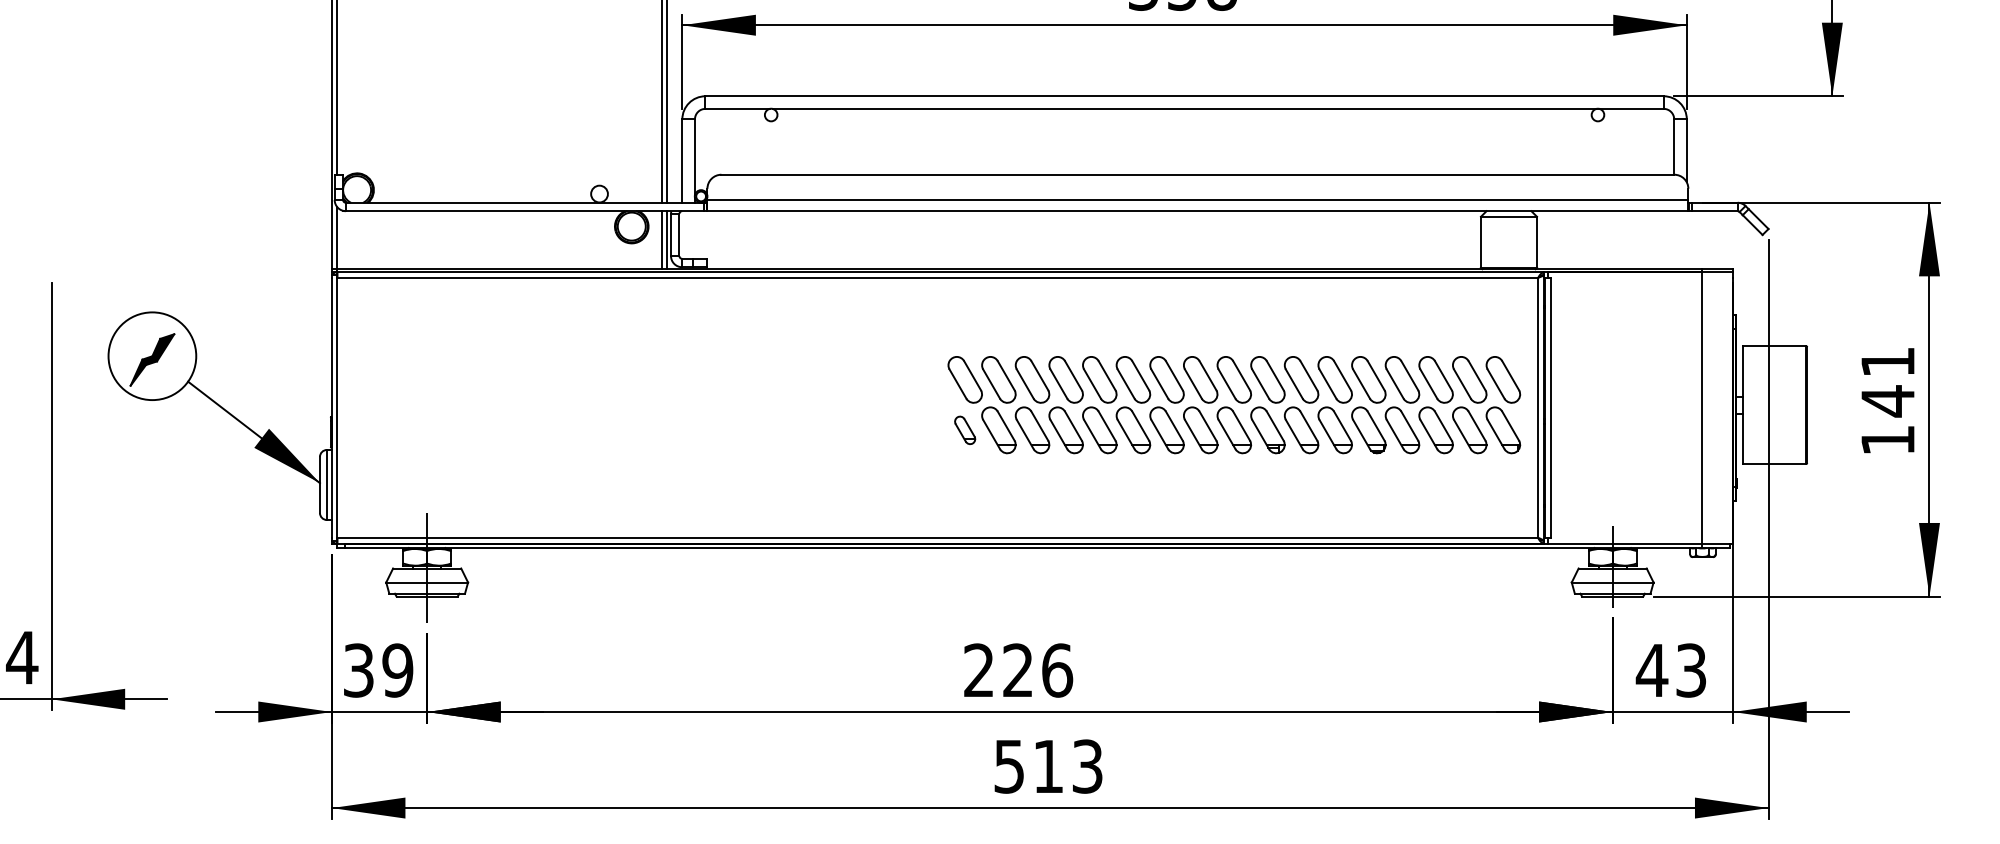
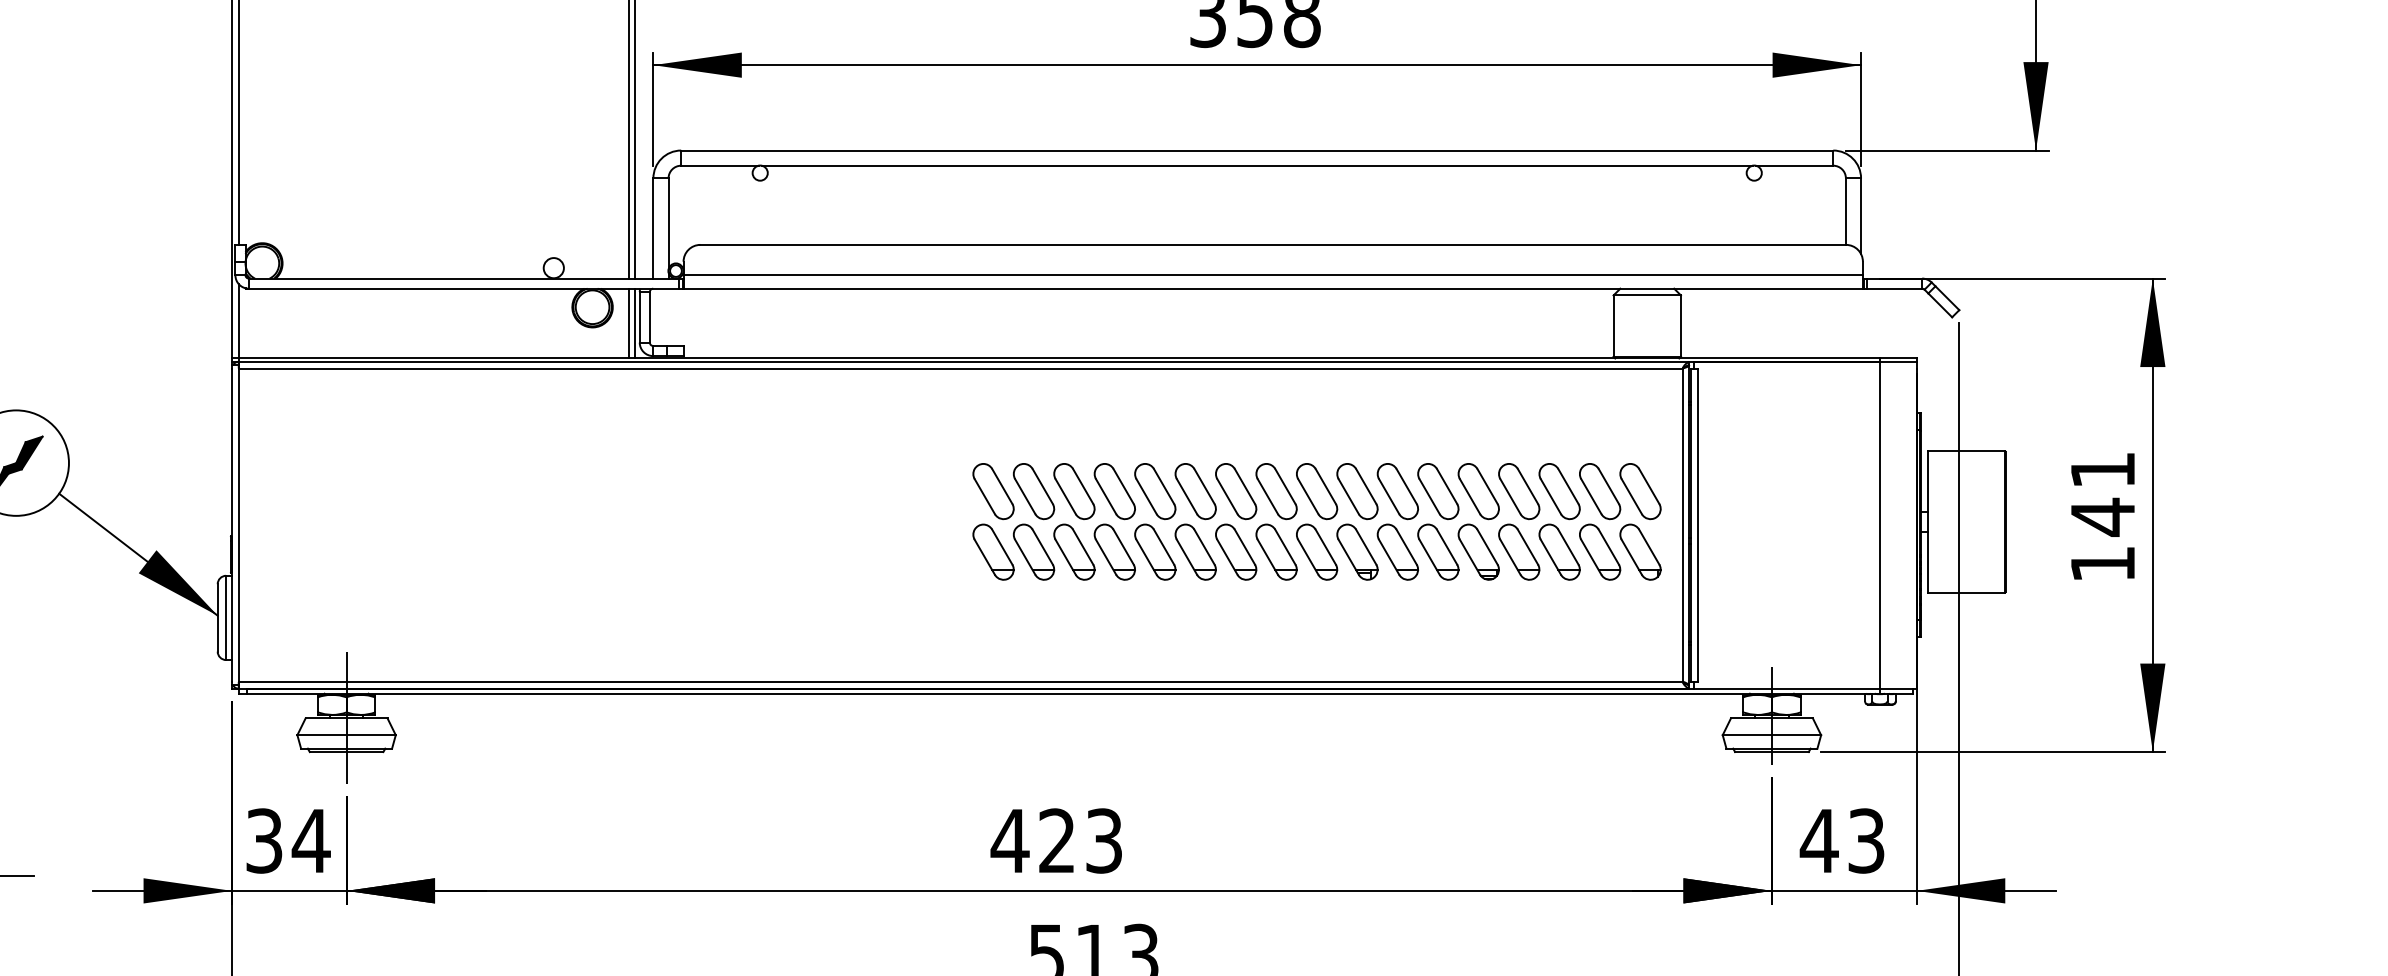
part: (964, 430) -> (992, 552), size x1.67
text: (397, 670) -> (310, 840), 39 -> 34
text: (1017, 670) -> (1056, 840), 226 -> 423

